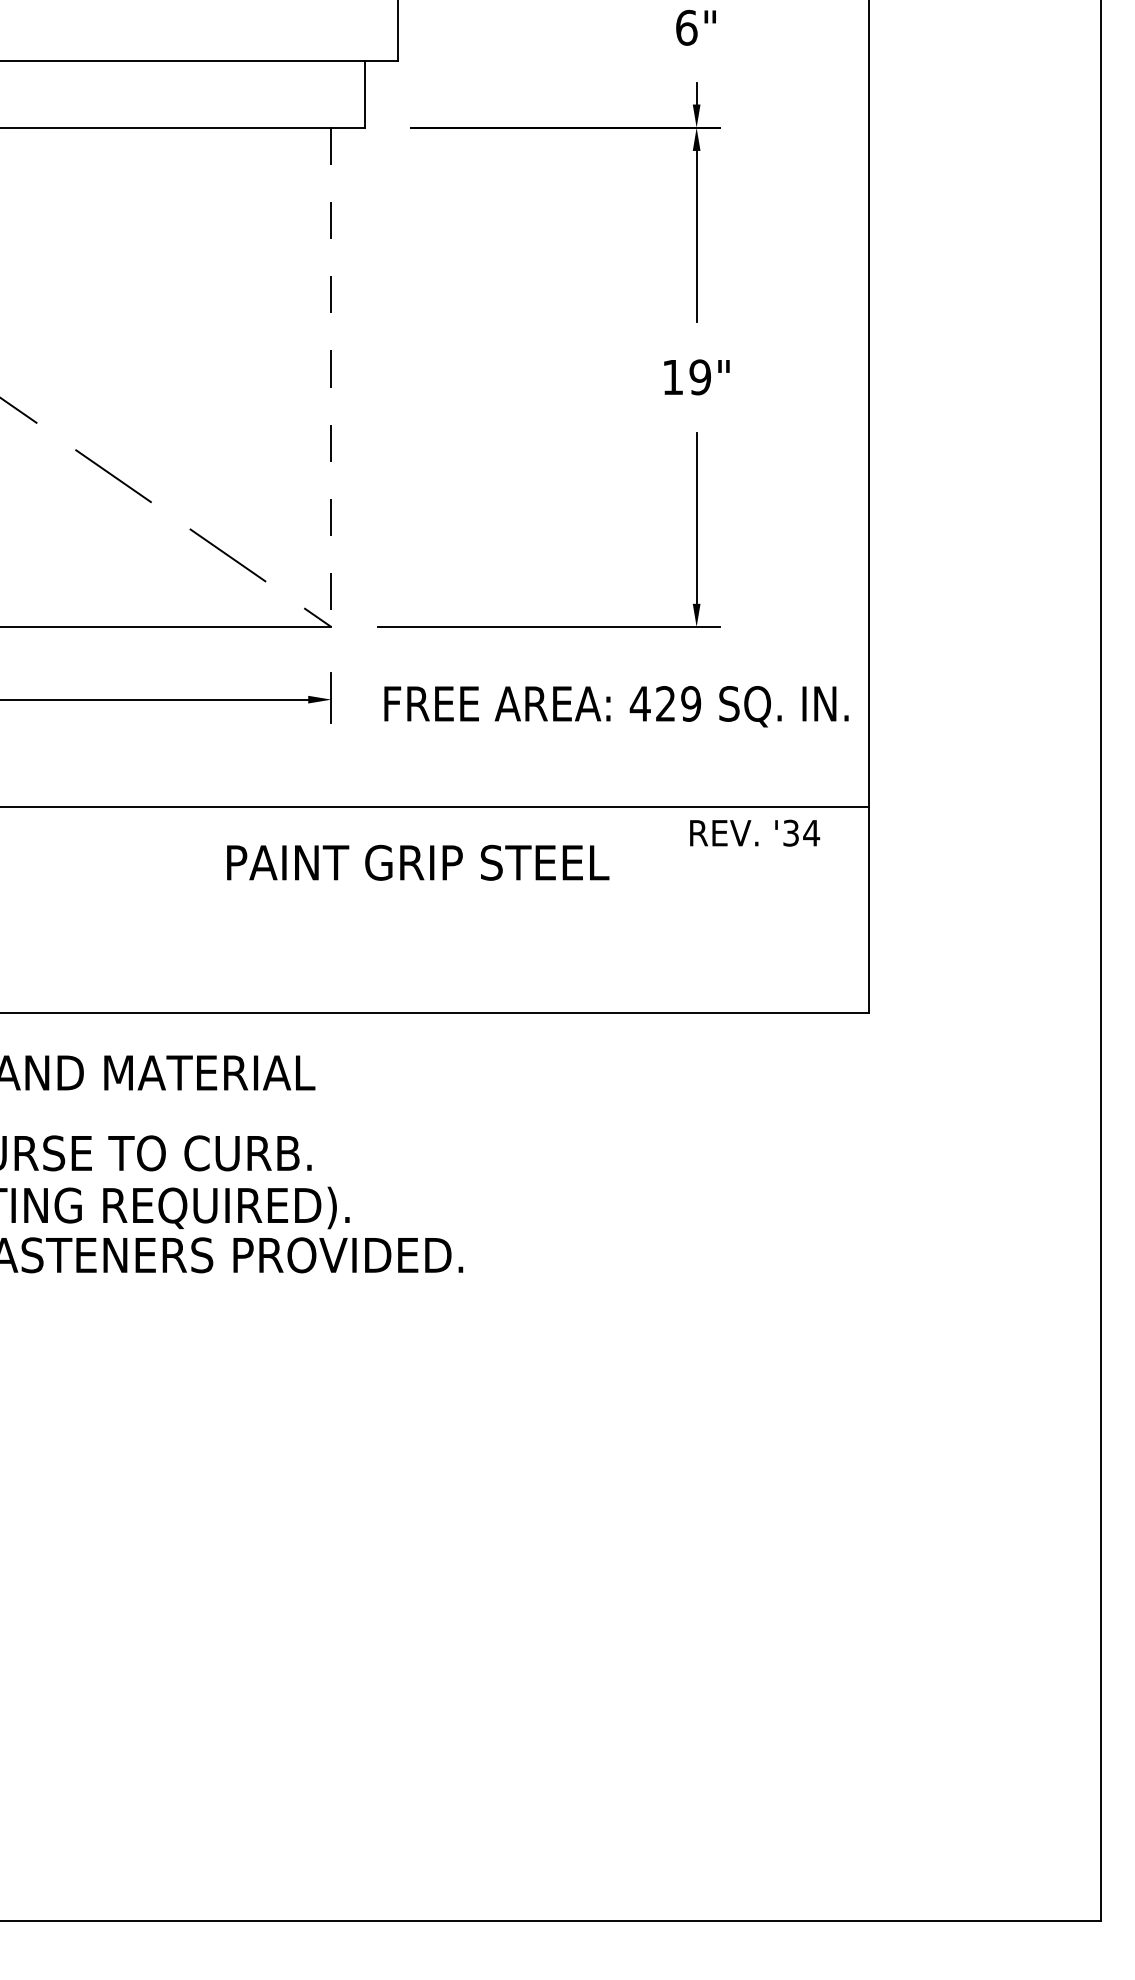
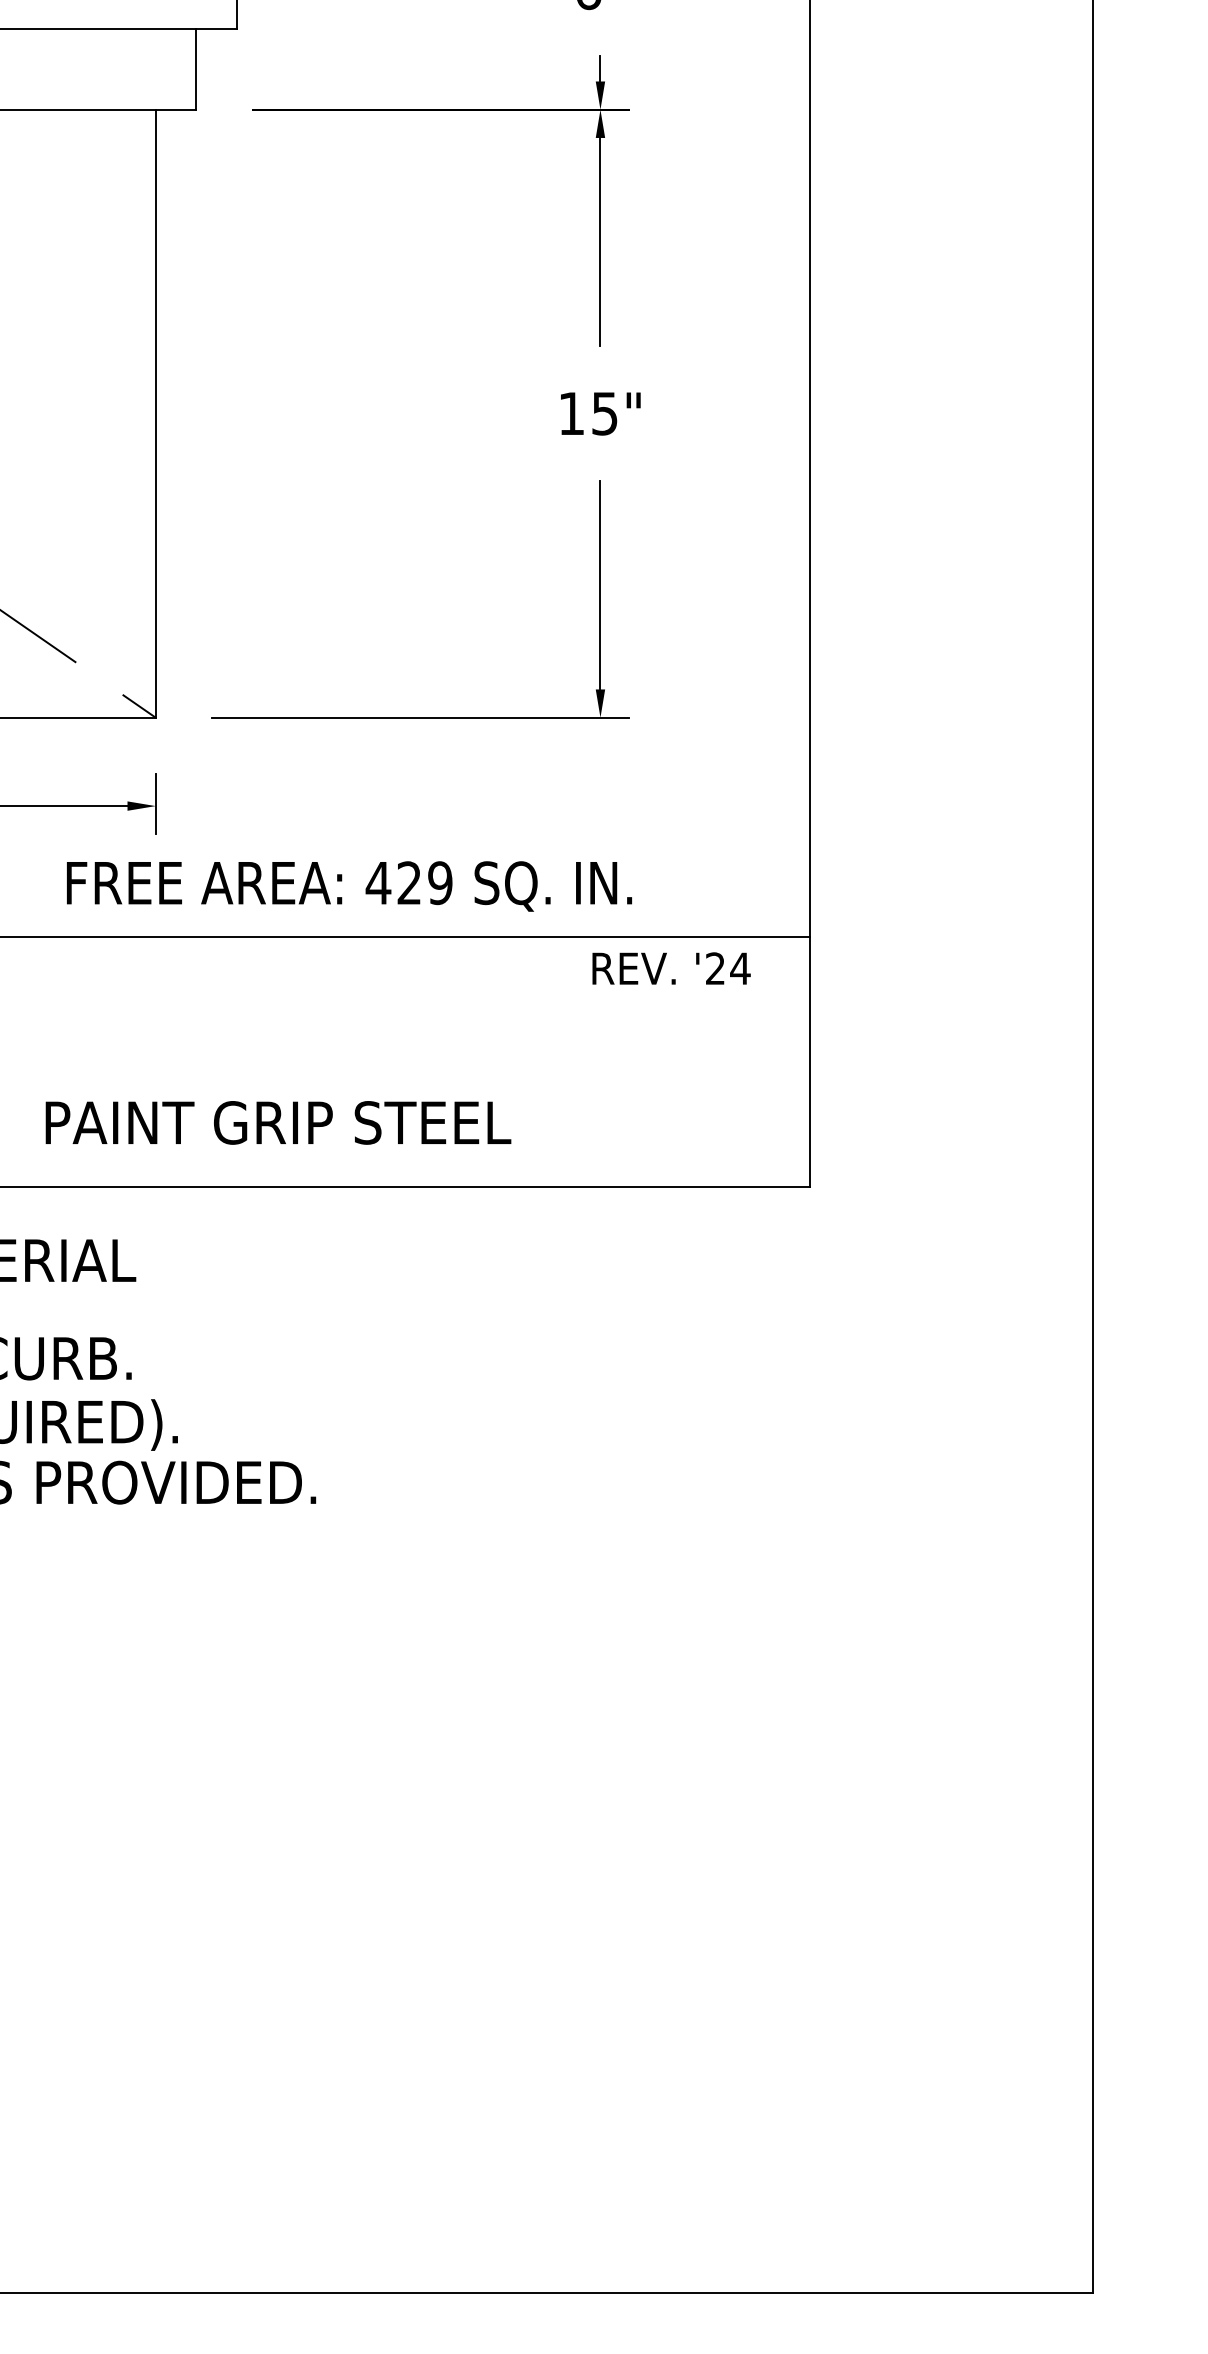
line: (331, 377) -> (155, 413), dashed -> solid
text: (699, 377) -> (603, 413), 19" -> 15"
text: (616, 706) -> (349, 886), moved
text: (790, 833) -> (714, 969), '34 -> '24
text: (418, 862) -> (278, 1122), moved

